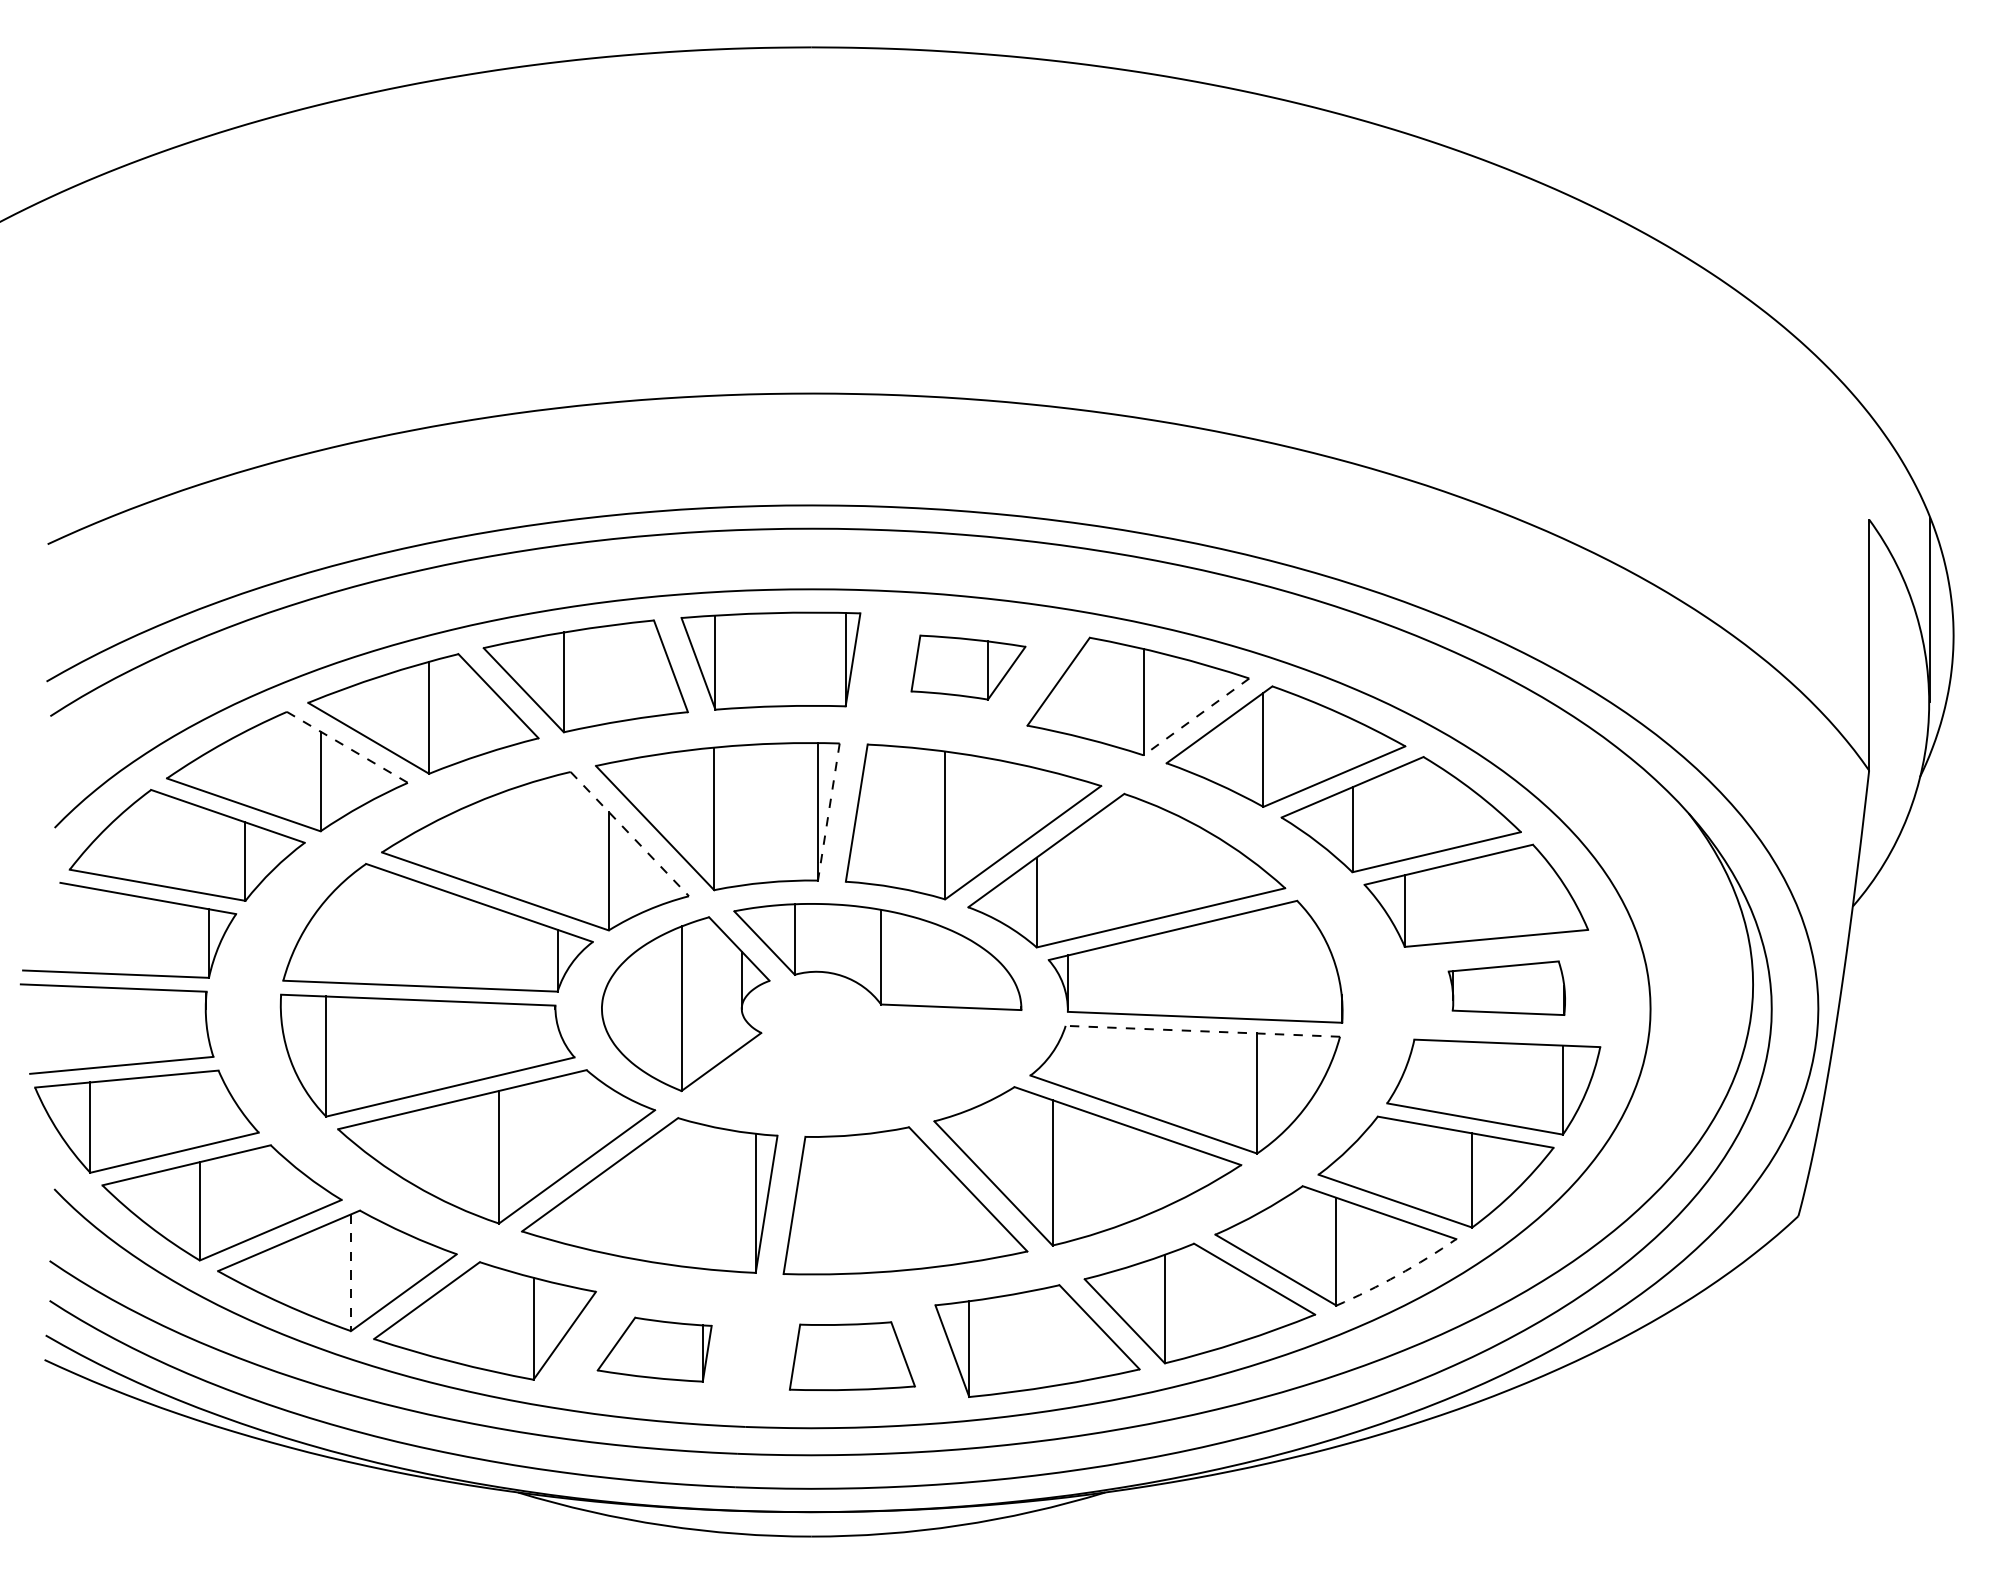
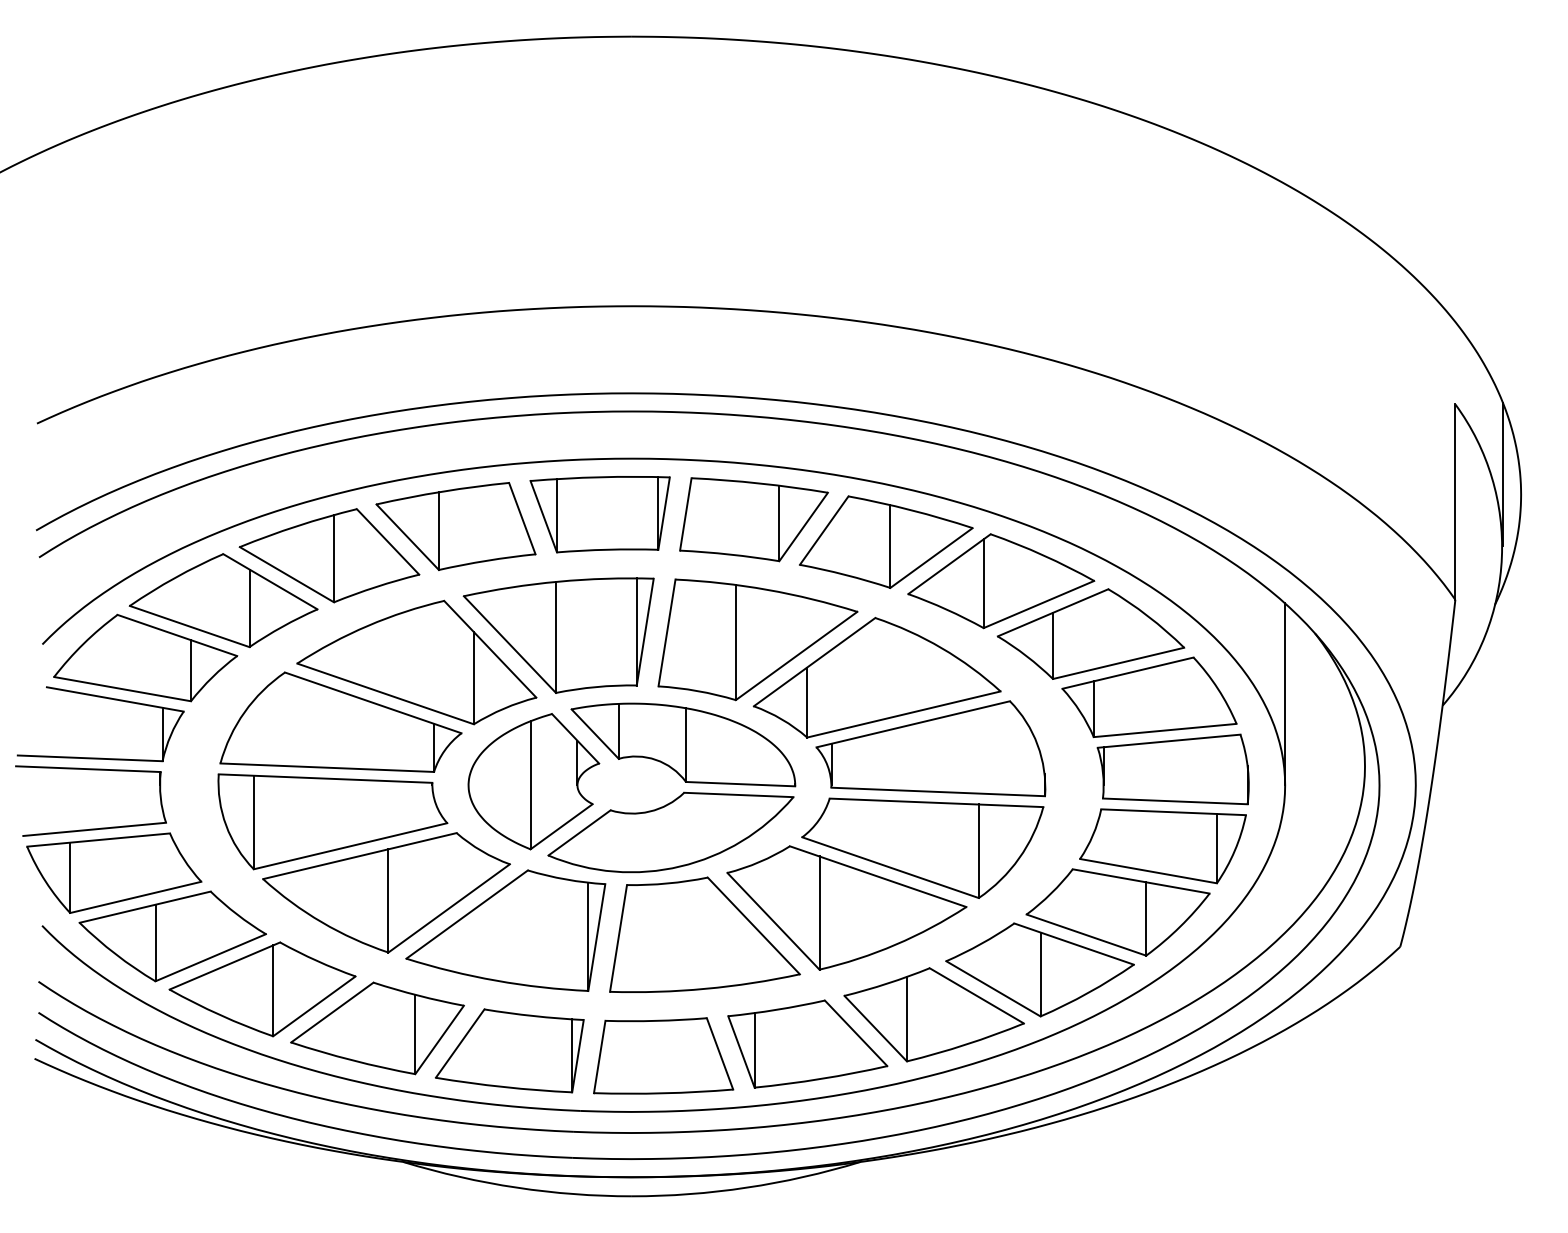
part: (968, 667) -> (754, 519), size x1.67
line: (1196, 717) -> (931, 558), dashed -> solid
line: (347, 747) -> (270, 581), dashed -> solid
line: (828, 812) -> (645, 632), dashed -> solid
line: (629, 834) -> (490, 649), dashed -> solid
line: (1650, 891) -> (1285, 693), added
part: (1506, 987) -> (1172, 768), size x1.67
line: (1202, 1031) -> (936, 802), dashed -> solid
part: (861, 1069) -> (670, 832), added
line: (350, 1273) -> (272, 991), dashed -> solid
arc: (1397, 1275) -> (1088, 993), dashed -> solid
part: (654, 1349) -> (509, 1050), size x1.67
part: (852, 1355) -> (663, 1055), size x1.43

